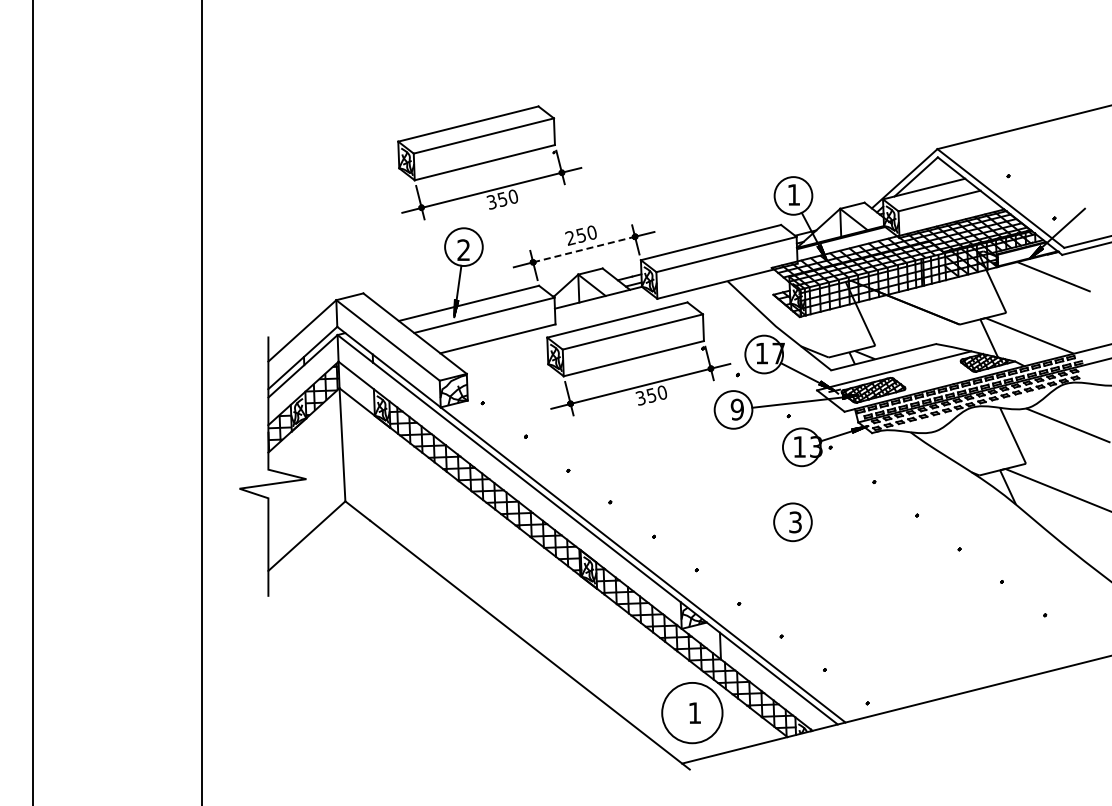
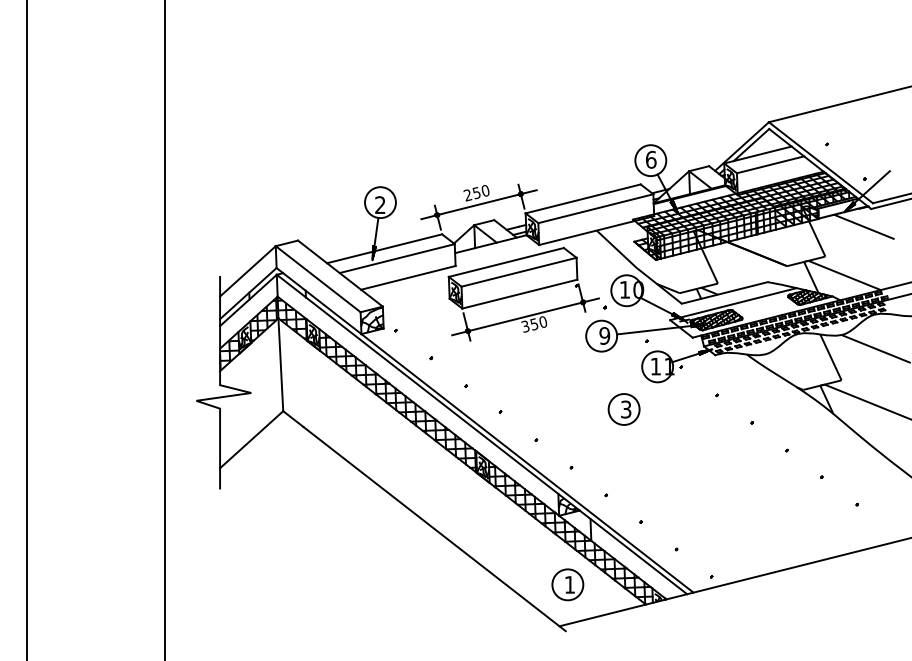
part: (489, 162) -> (401, 133), removed
text: (793, 194) -> (650, 159), 1 -> 6
line: (584, 249) -> (479, 204), dashed -> solid
text: (778, 353) -> (638, 289), 17 -> 10
hatch: (356, 390) -> (292, 320), added
text: (816, 446) -> (669, 366), 13 -> 11
part: (792, 522) -> (623, 409), moved
circle: (692, 712) -> (567, 584), size x0.62

